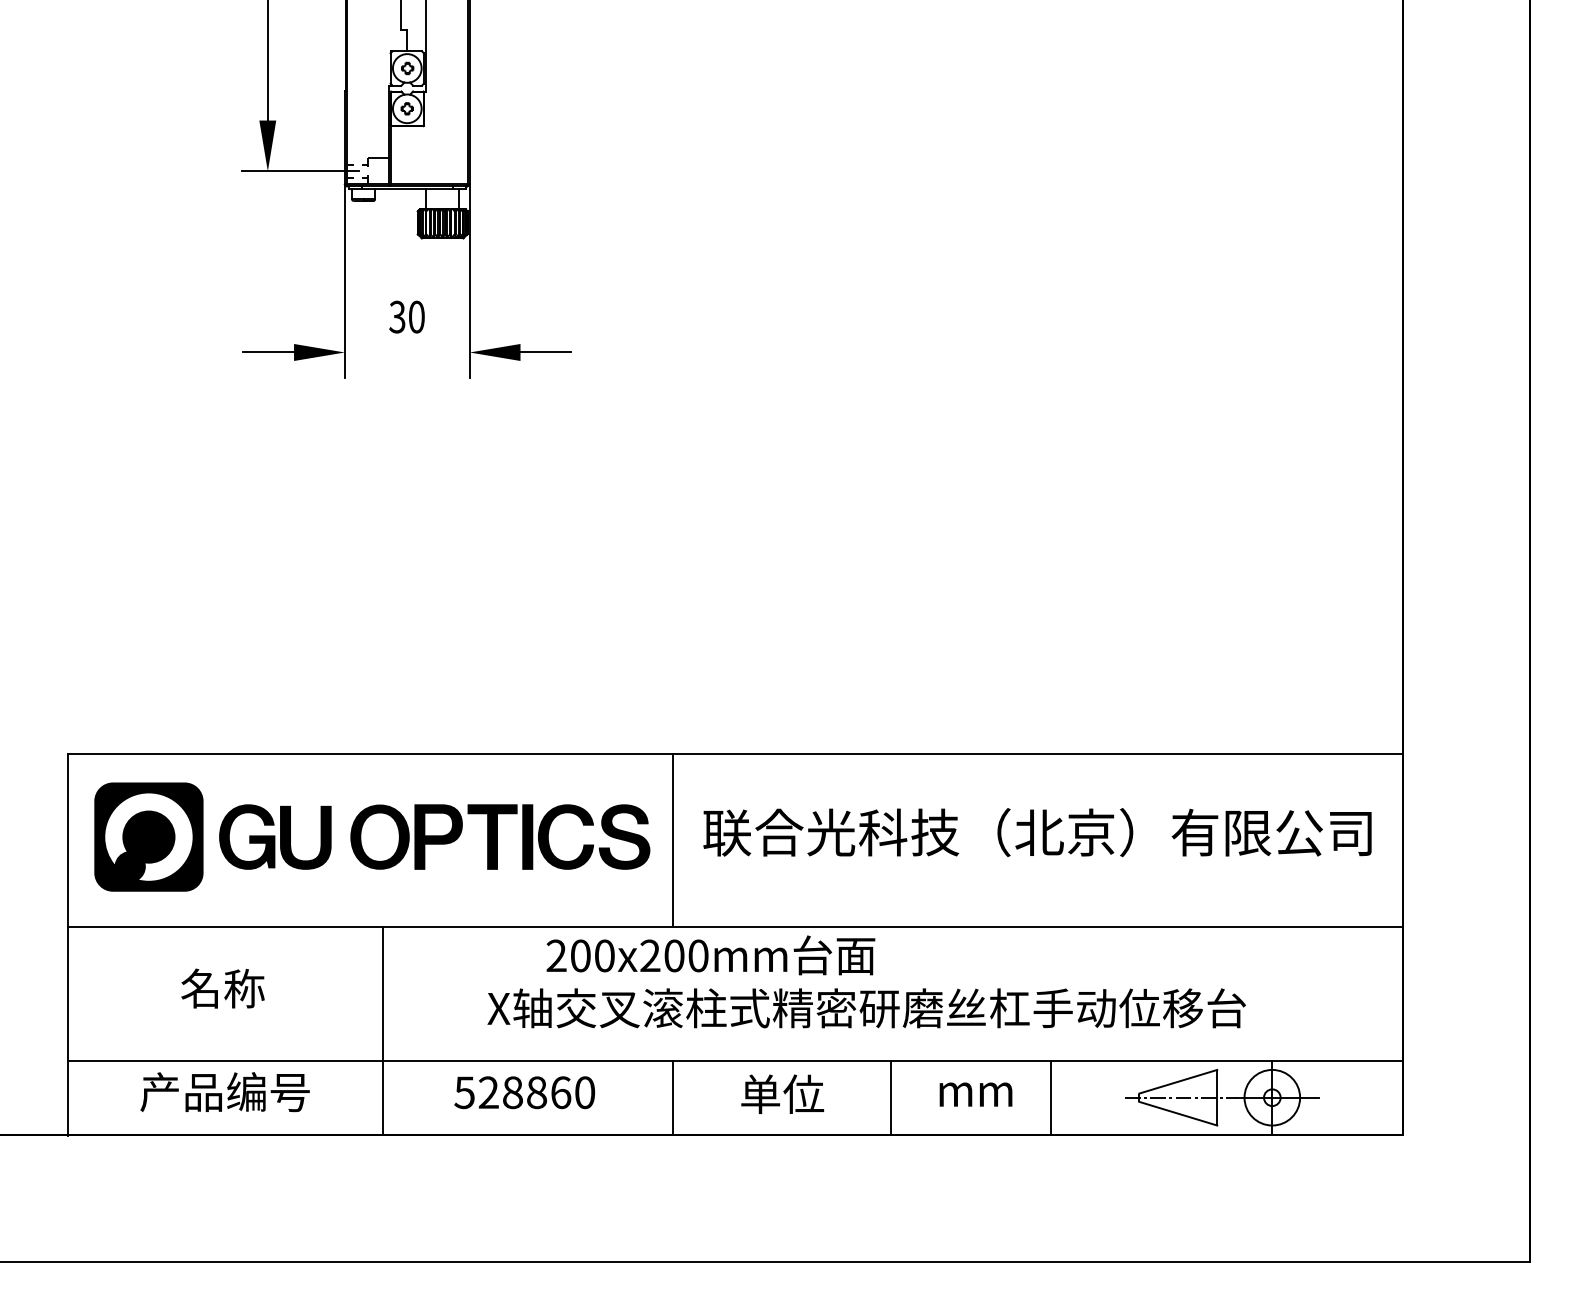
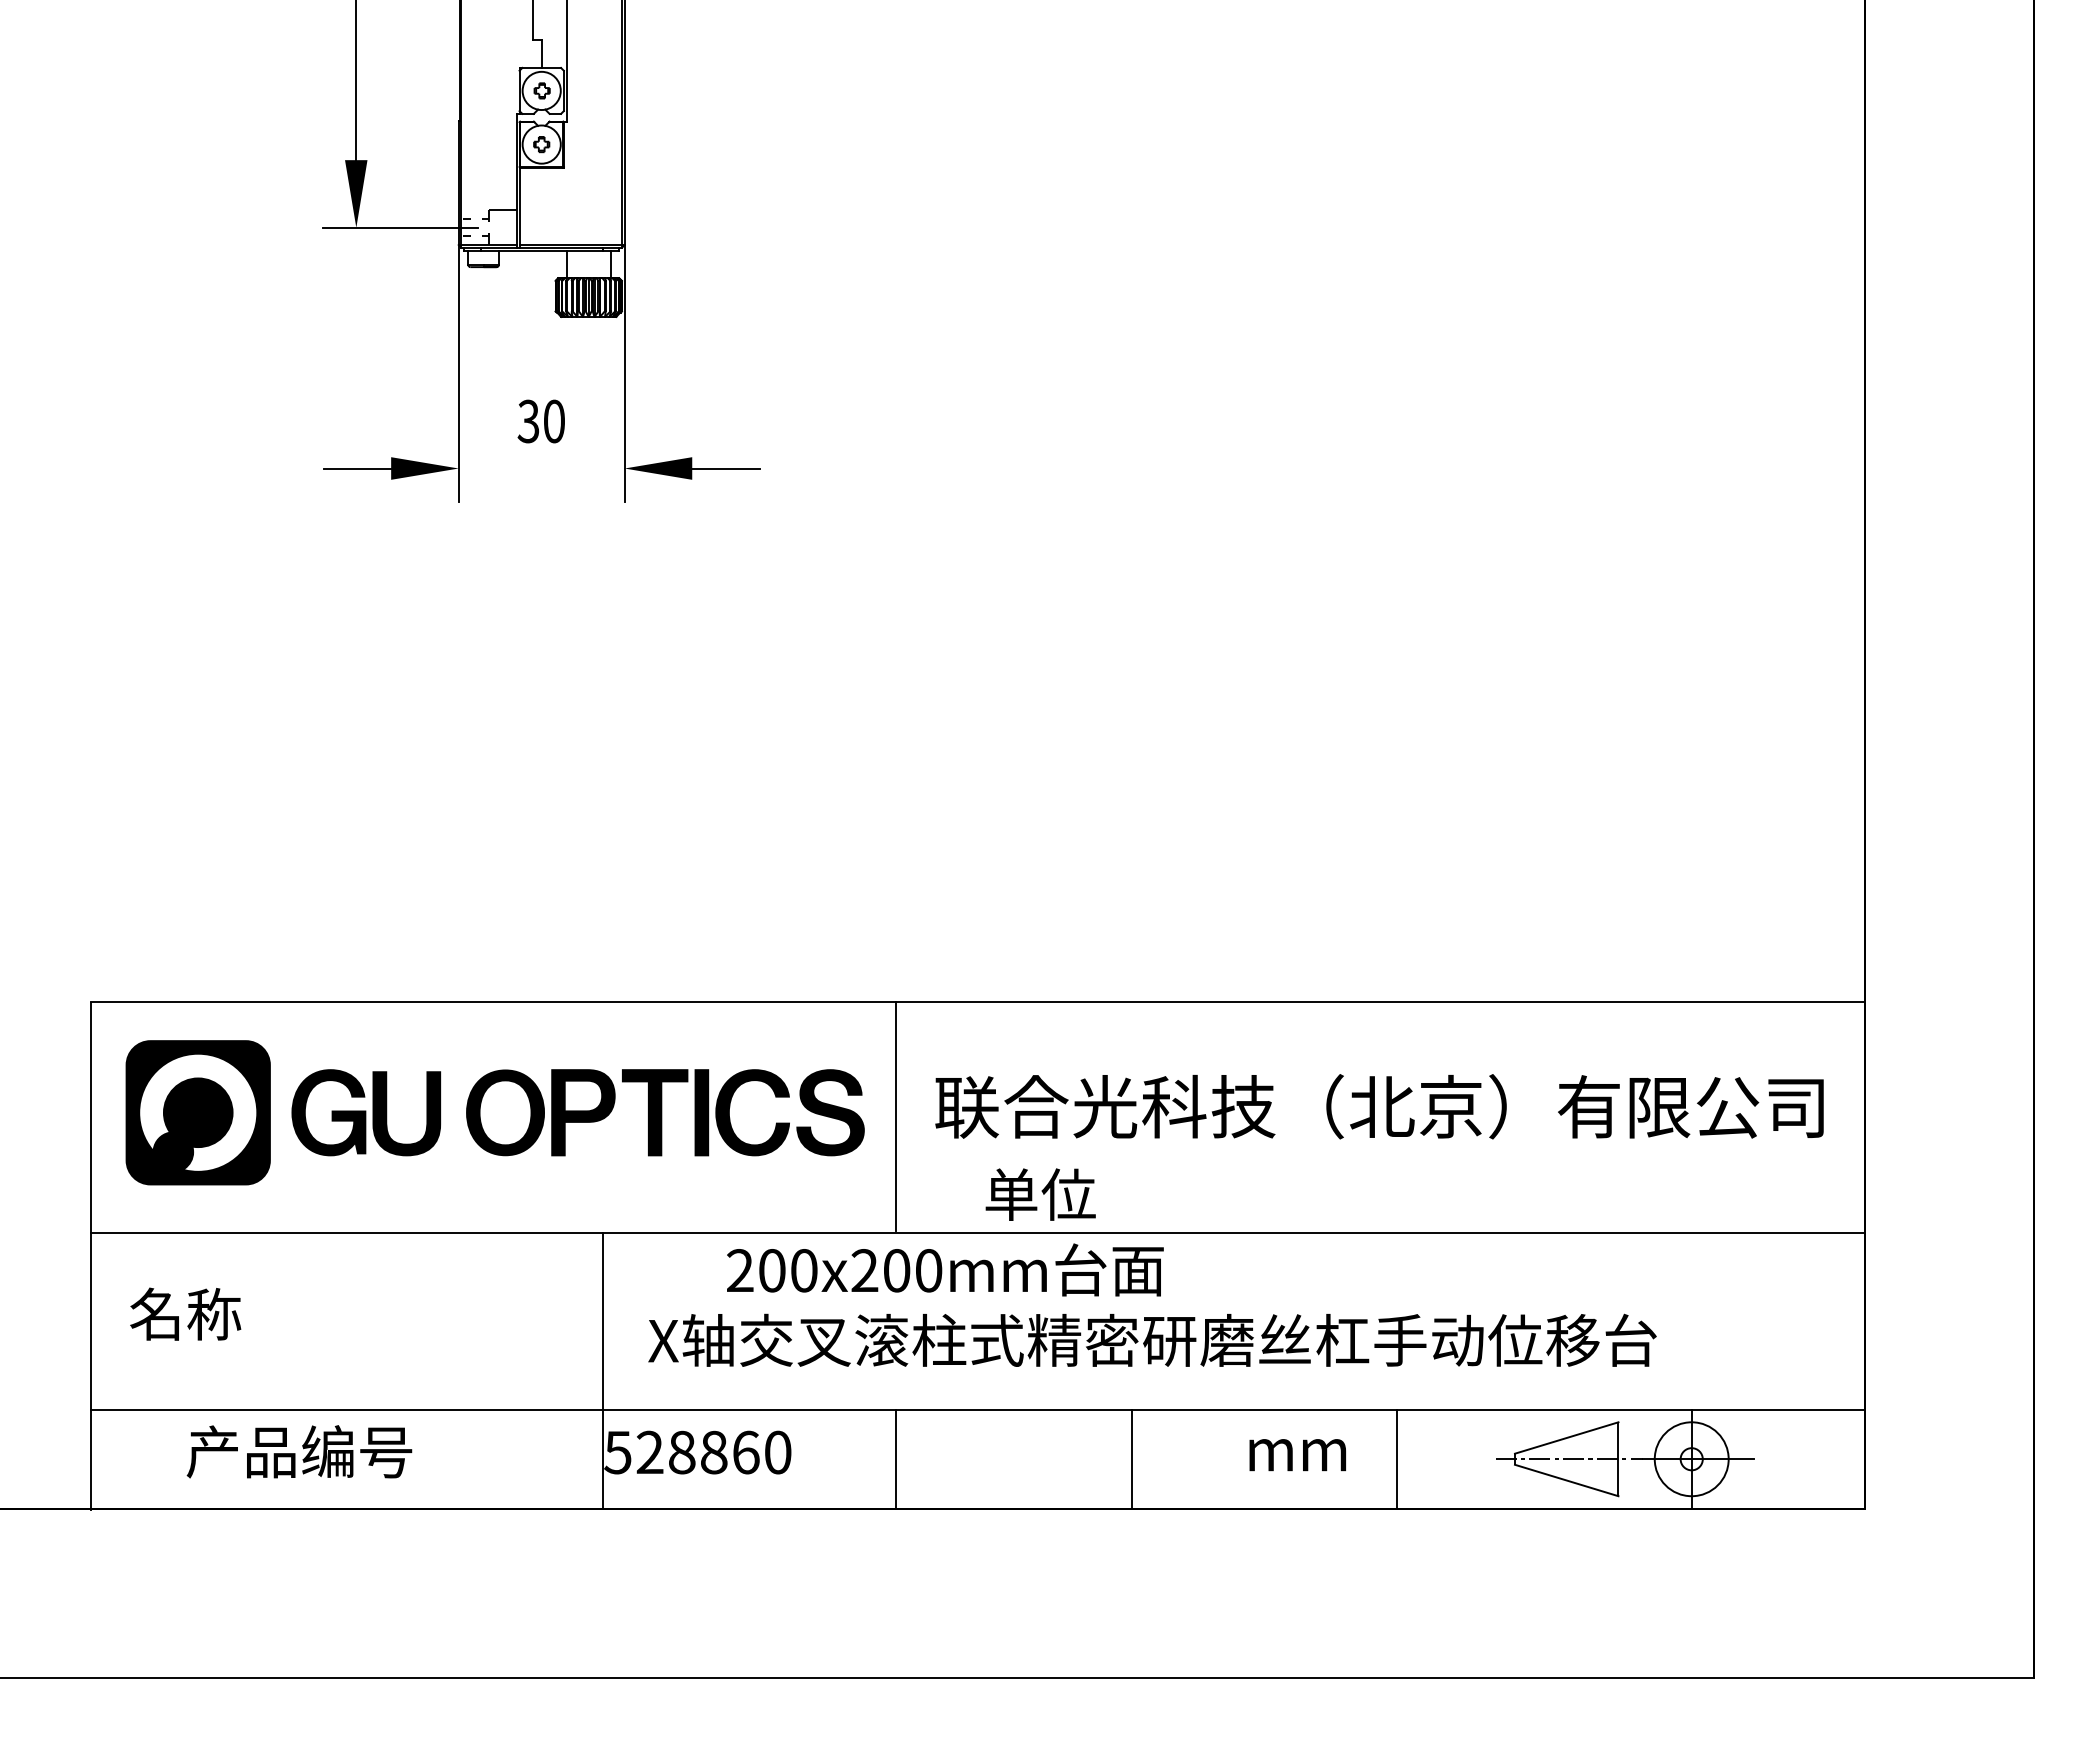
text: (222, 988) -> (185, 1313), moved
line: (383, 1030) -> (603, 1370), moved
text: (782, 1094) -> (1040, 1194), moved
line: (890, 1097) -> (1131, 1458), moved

